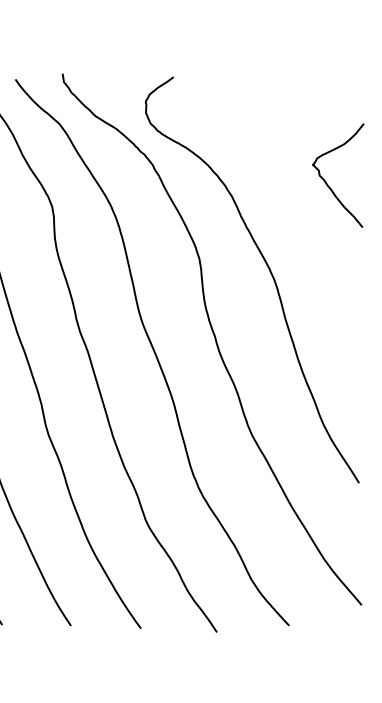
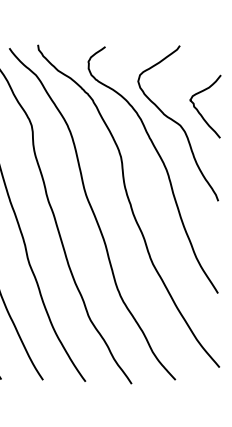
curve: (292, 203) -> (177, 123), added

